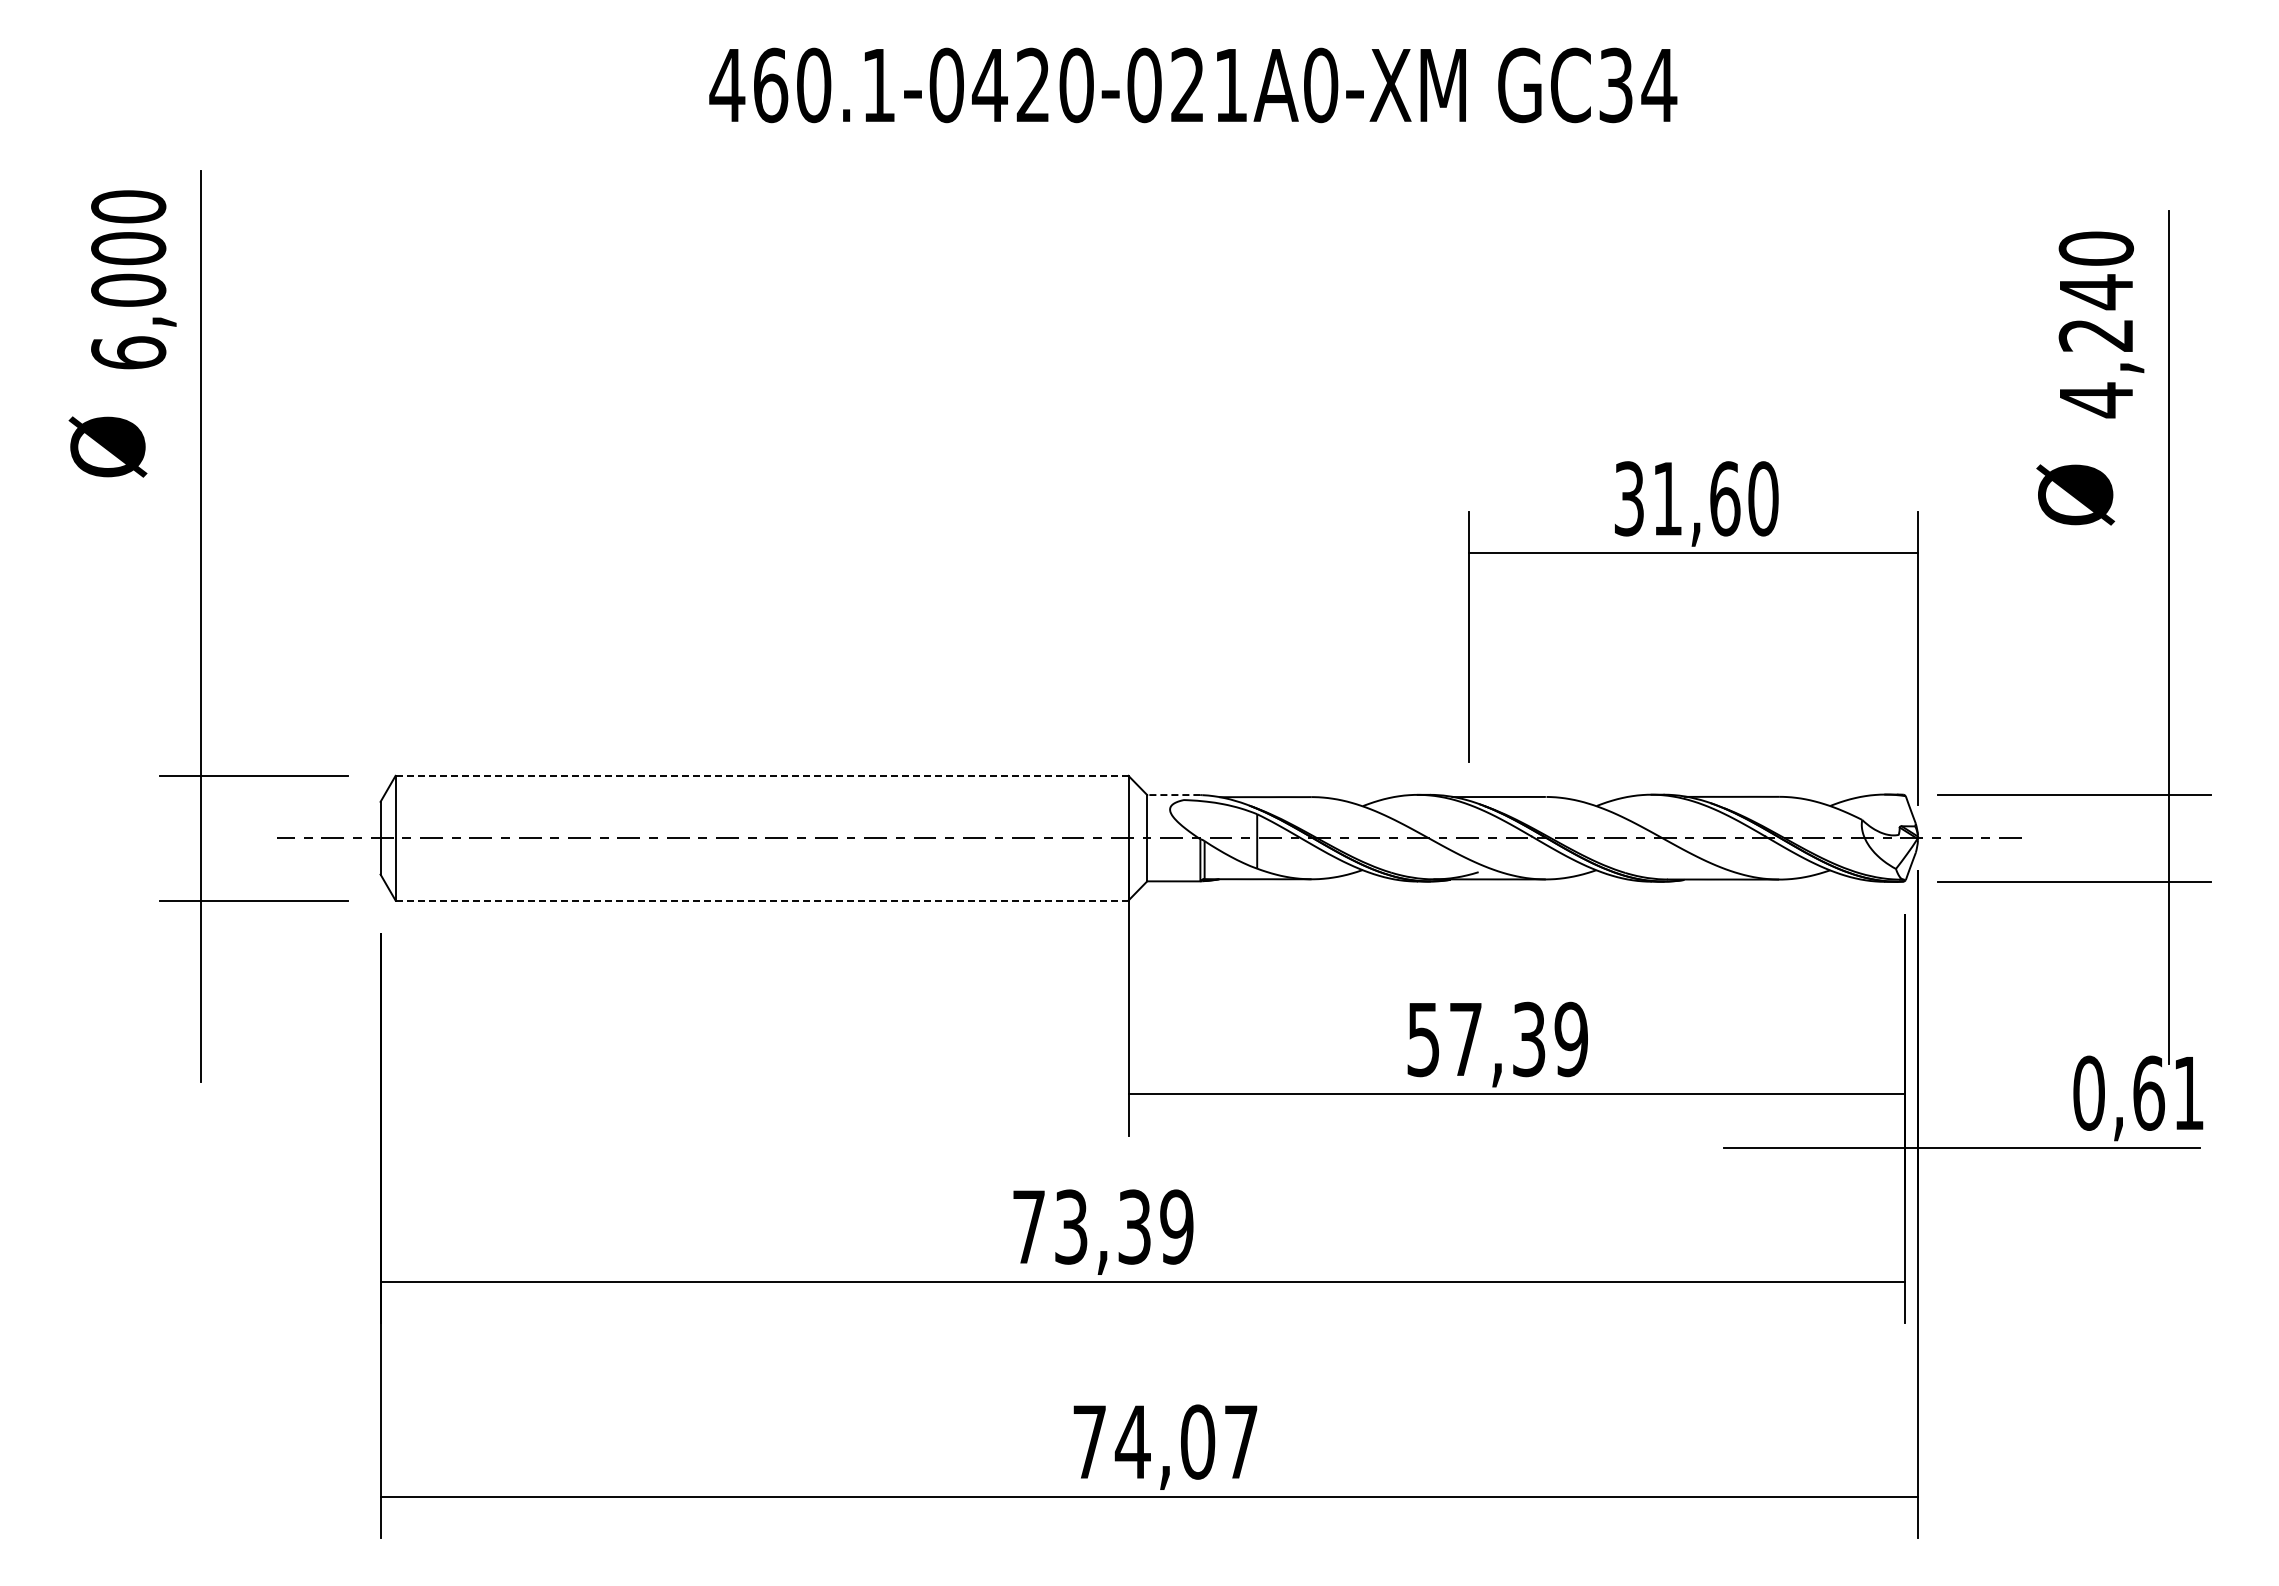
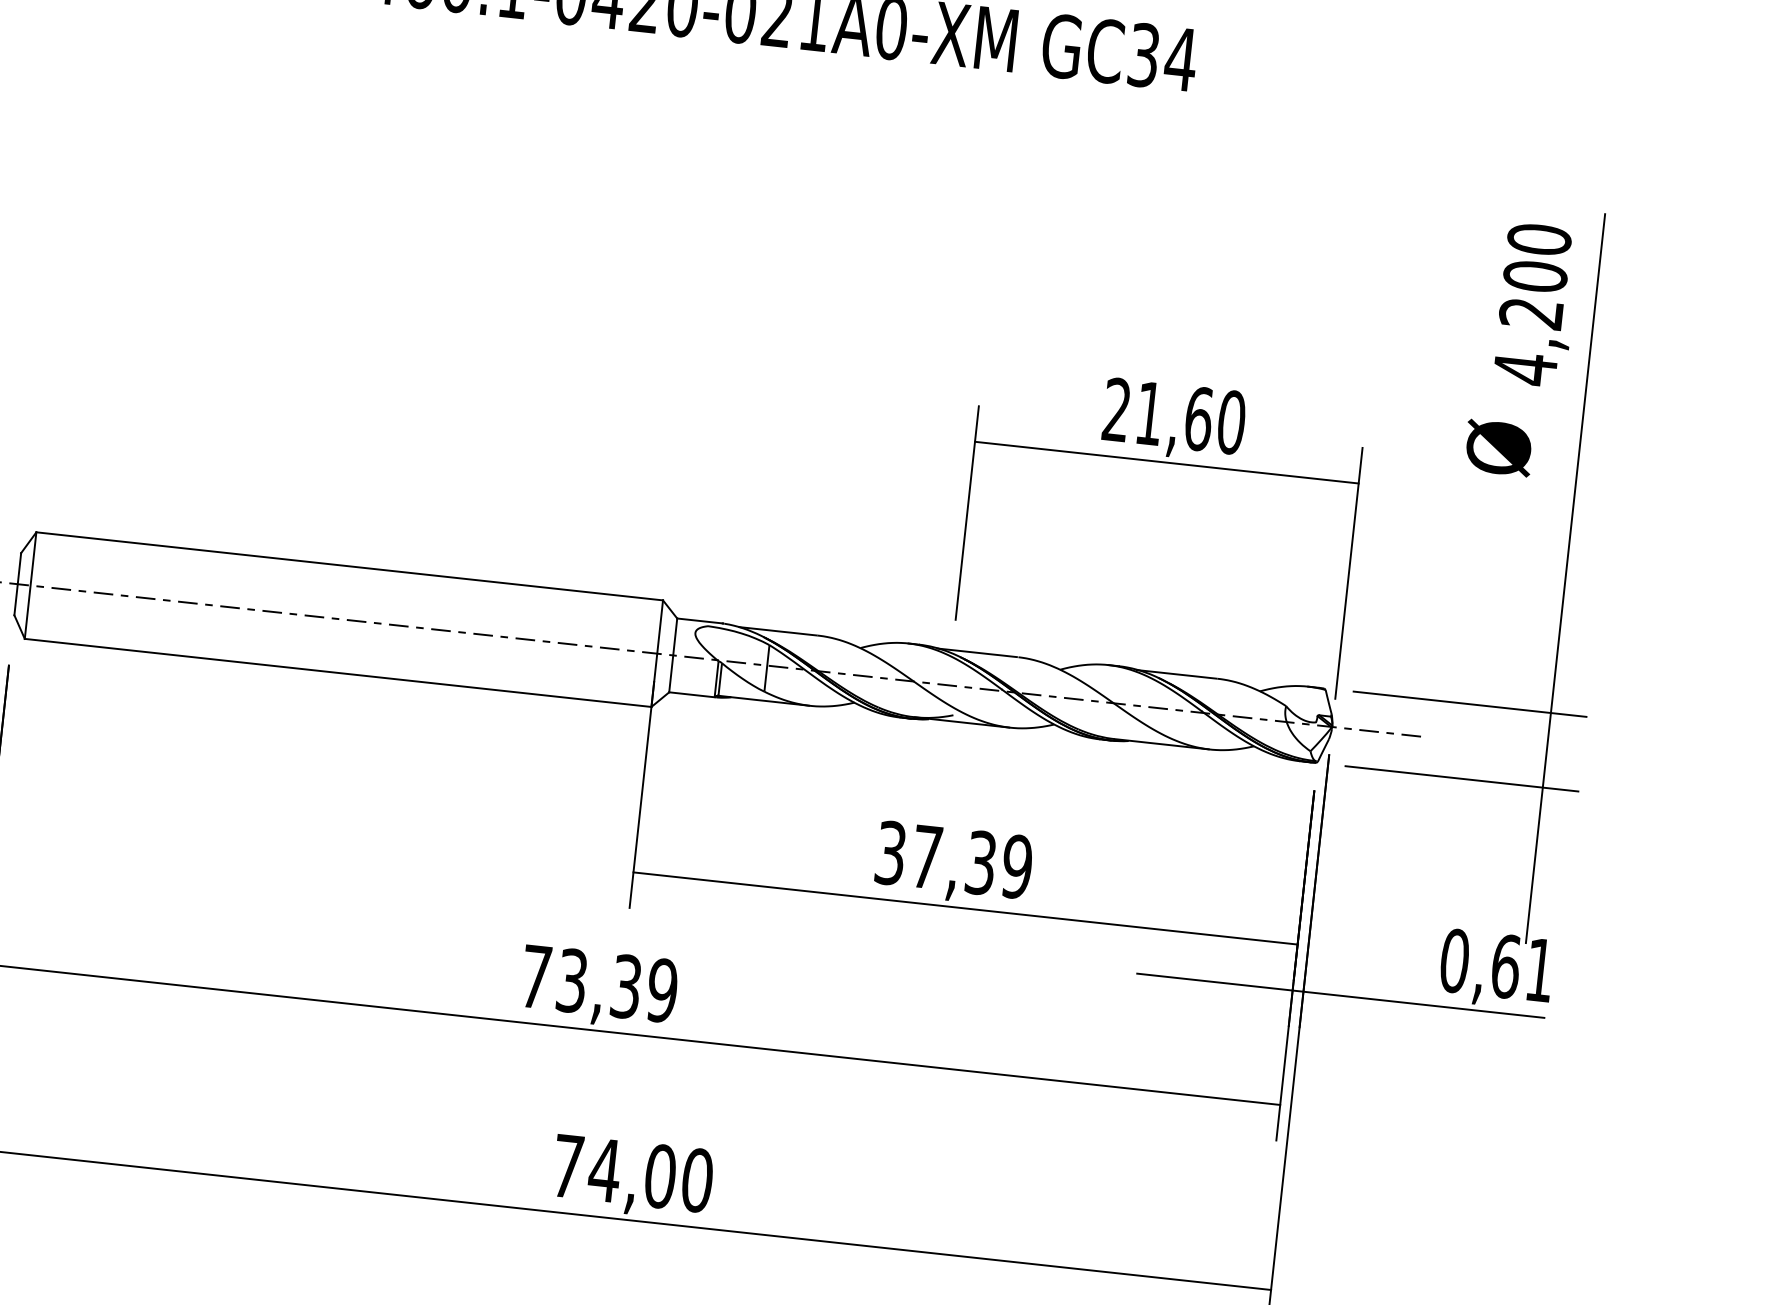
text: (2096, 292) -> (1535, 277), 4,240 -> 4,200
text: (1628, 498) -> (1116, 409), 31,60 -> 21,60
line: (761, 775) -> (349, 565), dashed -> solid
line: (1173, 795) -> (699, 621), dashed -> solid
line: (762, 900) -> (338, 672), dashed -> solid
text: (1423, 1038) -> (890, 852), 57,39 -> 37,39
text: (1241, 1441) -> (697, 1179), 74,07 -> 74,00

